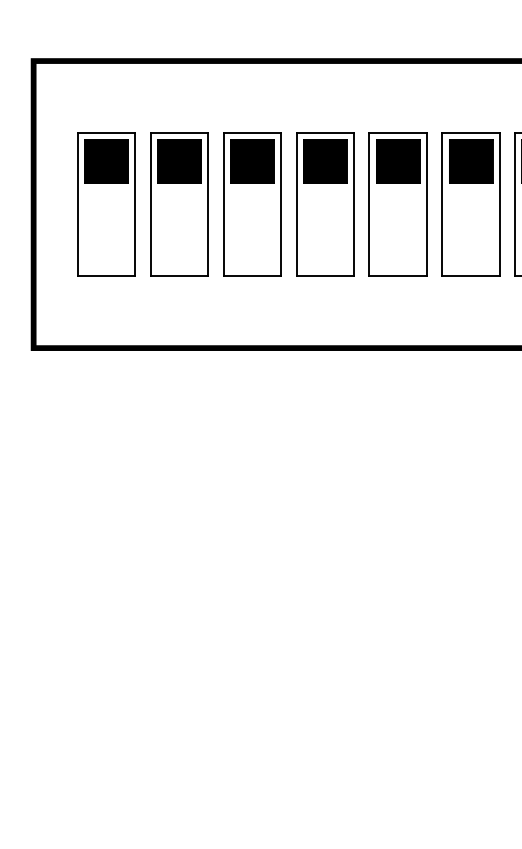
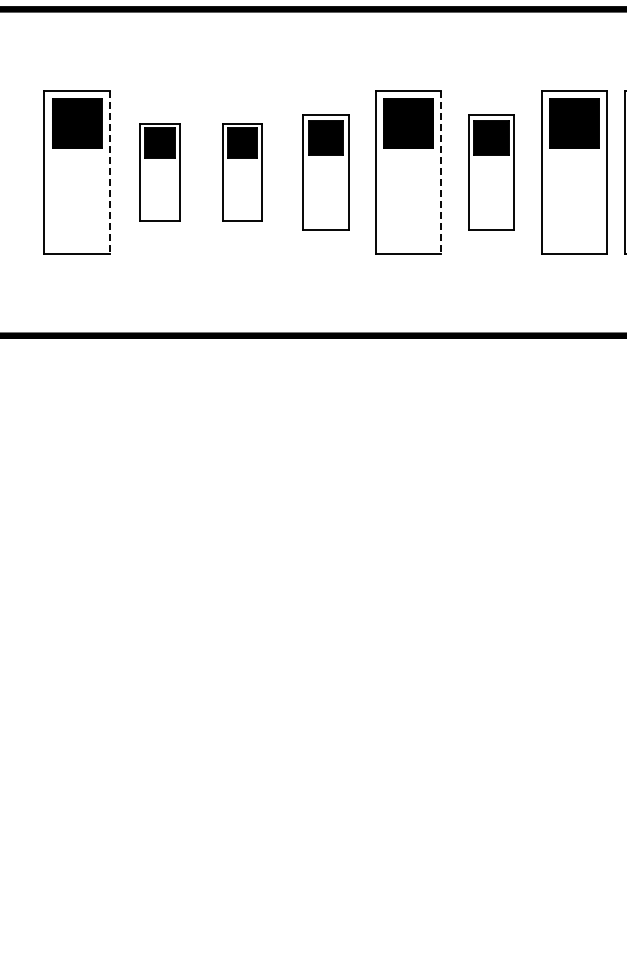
line: (135, 204) -> (109, 172), solid -> dashed
part: (179, 204) -> (159, 172), size x0.6
part: (252, 204) -> (242, 172), size x0.6
part: (325, 204) -> (325, 172), size x0.7
line: (427, 204) -> (441, 172), solid -> dashed
part: (471, 204) -> (491, 172), size x0.7

